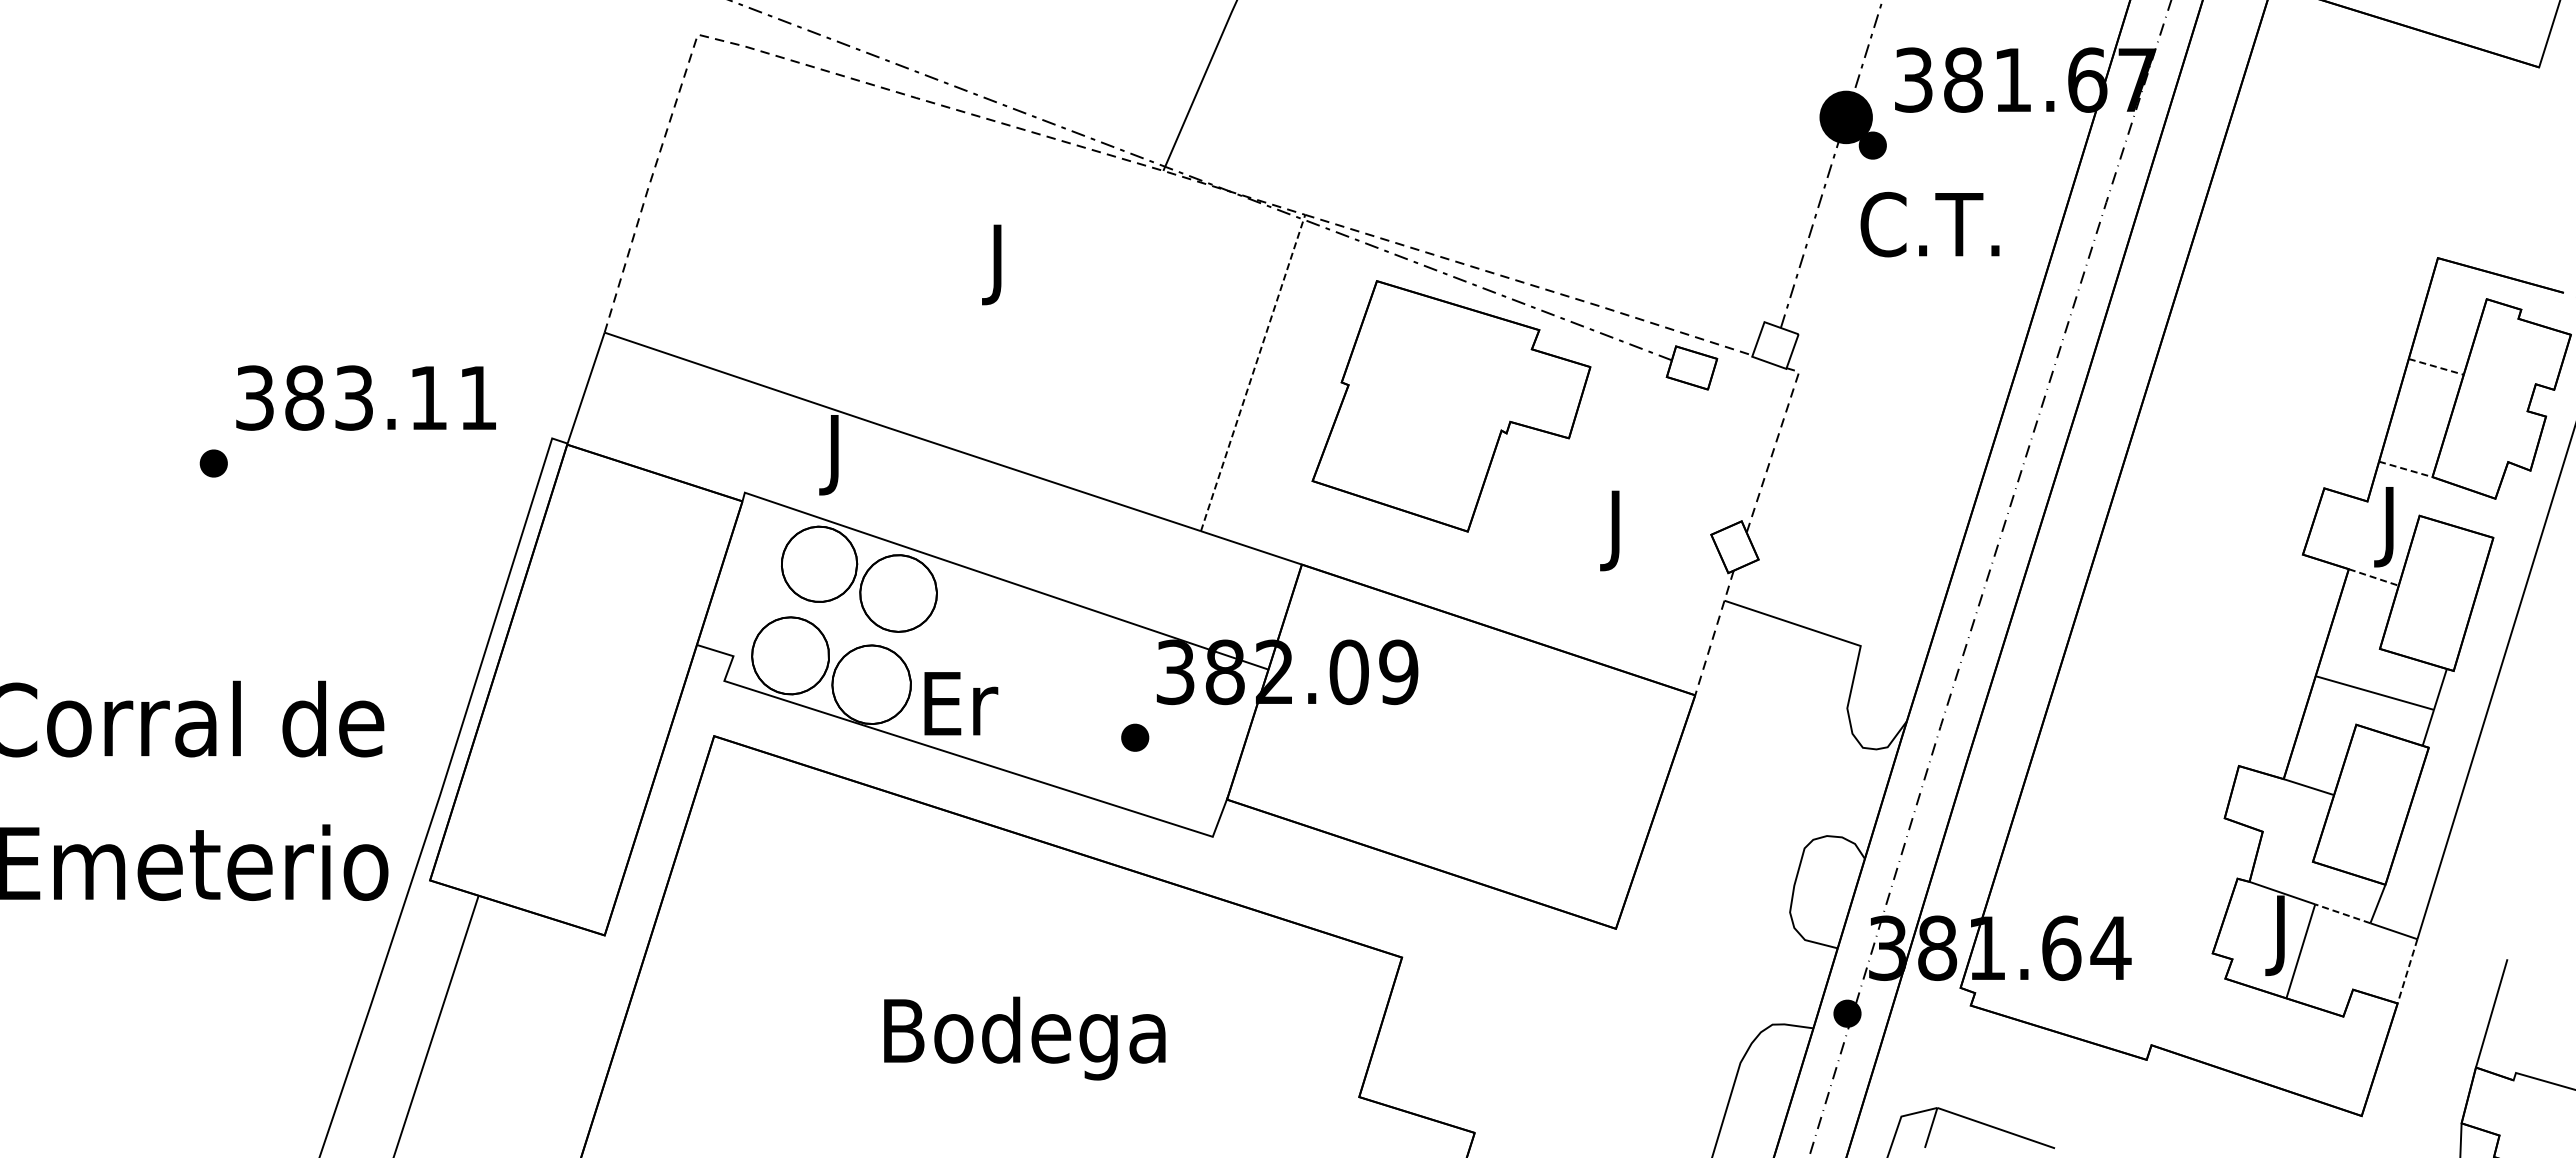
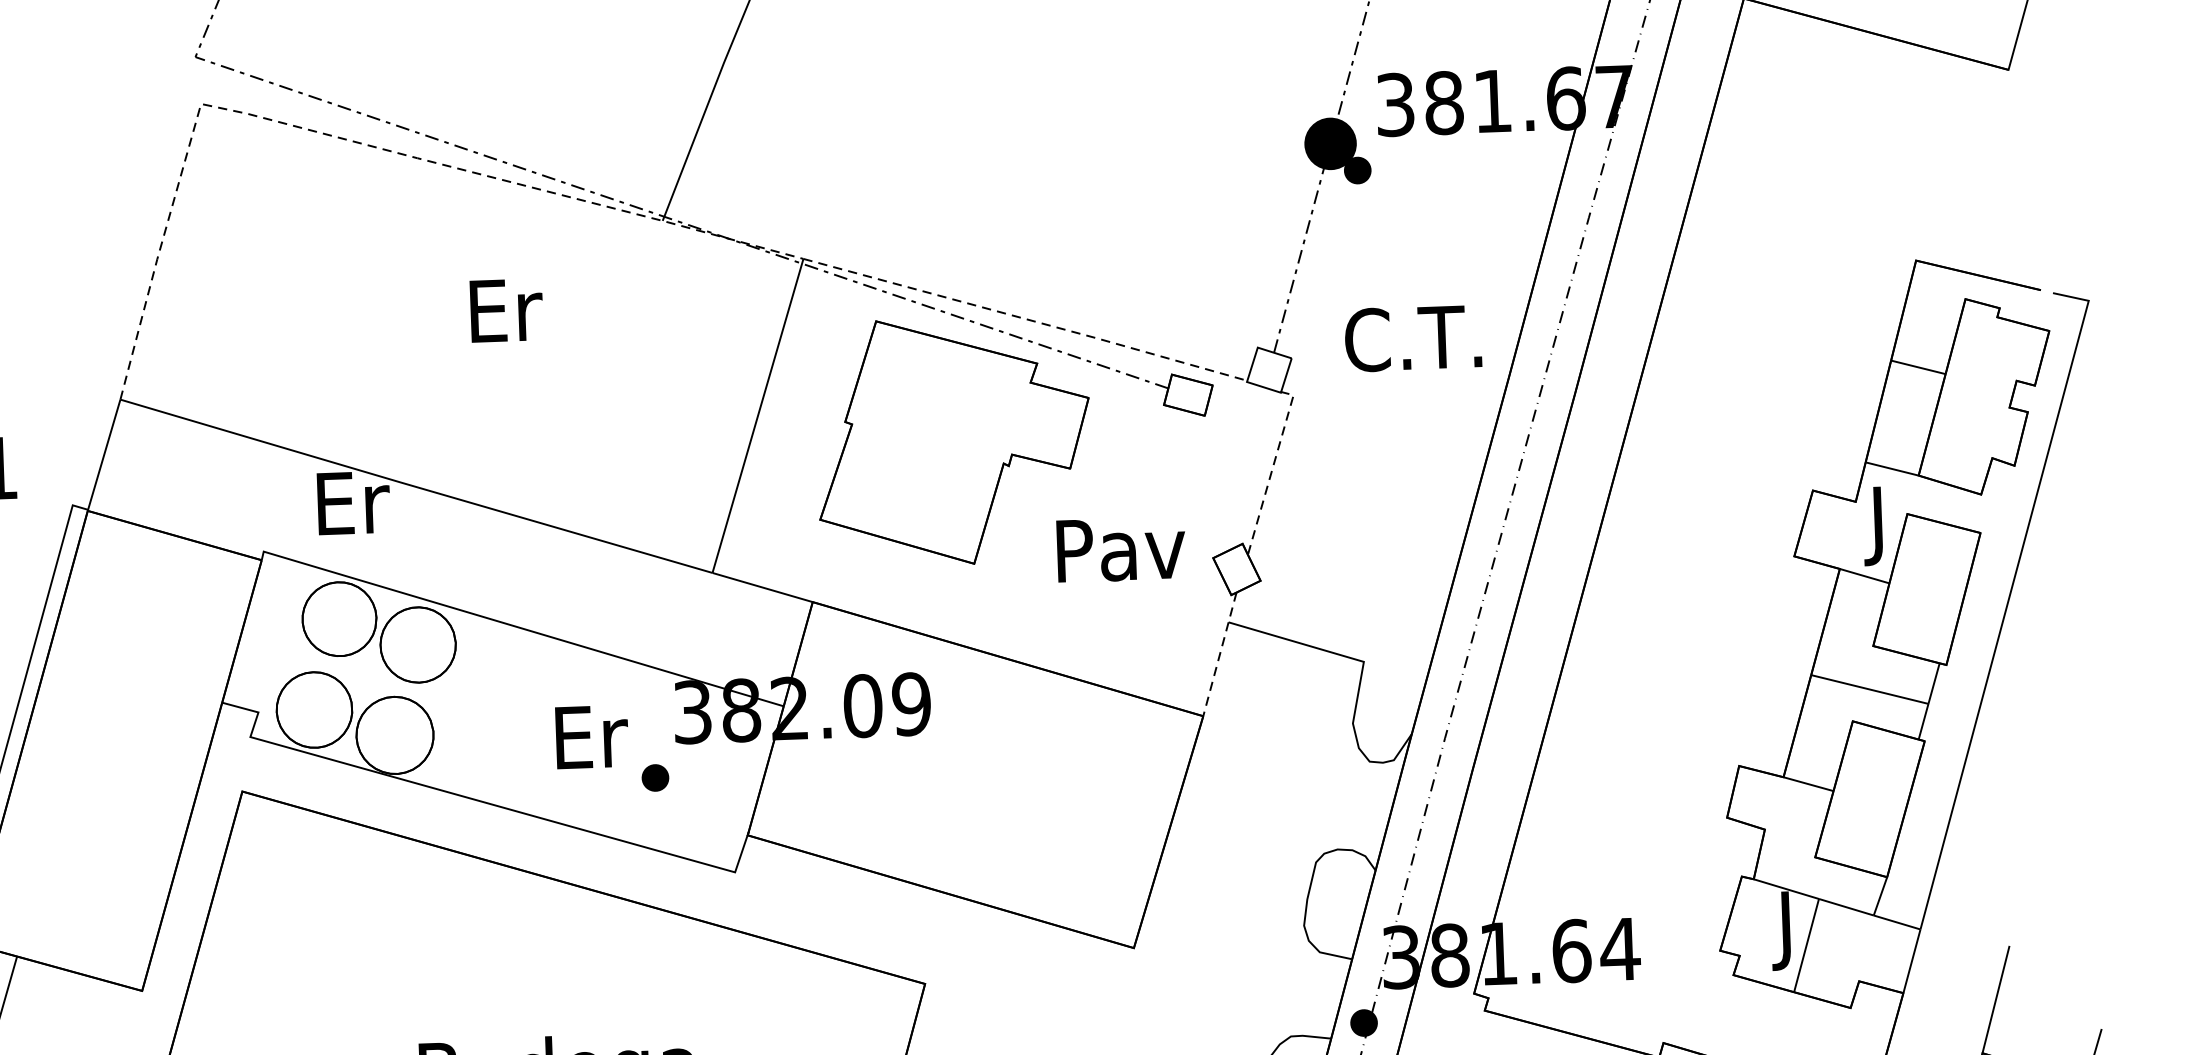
text: (1929, 224) -> (1412, 338), moved
text: (1001, 264) -> (507, 318), J -> Er
line: (2436, 366) -> (1918, 366), dashed -> solid
line: (1253, 373) -> (758, 416), dashed -> solid
text: (838, 455) -> (354, 511), J -> Er
line: (2405, 469) -> (1891, 469), dashed -> solid
text: (1617, 530) -> (1121, 557), J -> Pav
line: (2374, 577) -> (1865, 576), dashed -> solid
text: (961, 703) -> (592, 736), moved
line: (2342, 913) -> (1846, 906), dashed -> solid
line: (2407, 971) -> (1911, 961), dashed -> solid

